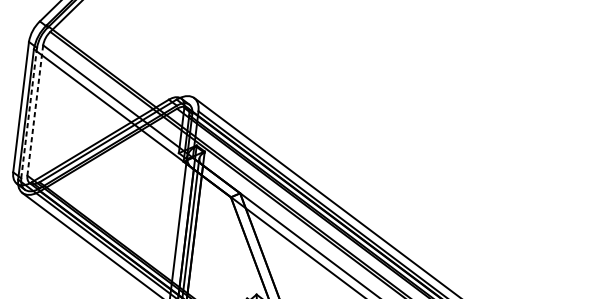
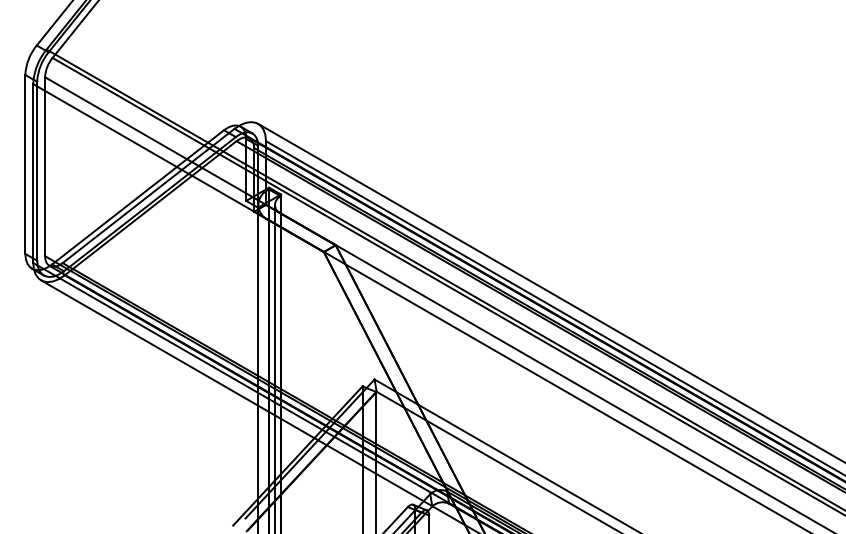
line: (35, 111) -> (45, 167), dashed -> solid
line: (29, 112) -> (37, 170), dashed -> solid

